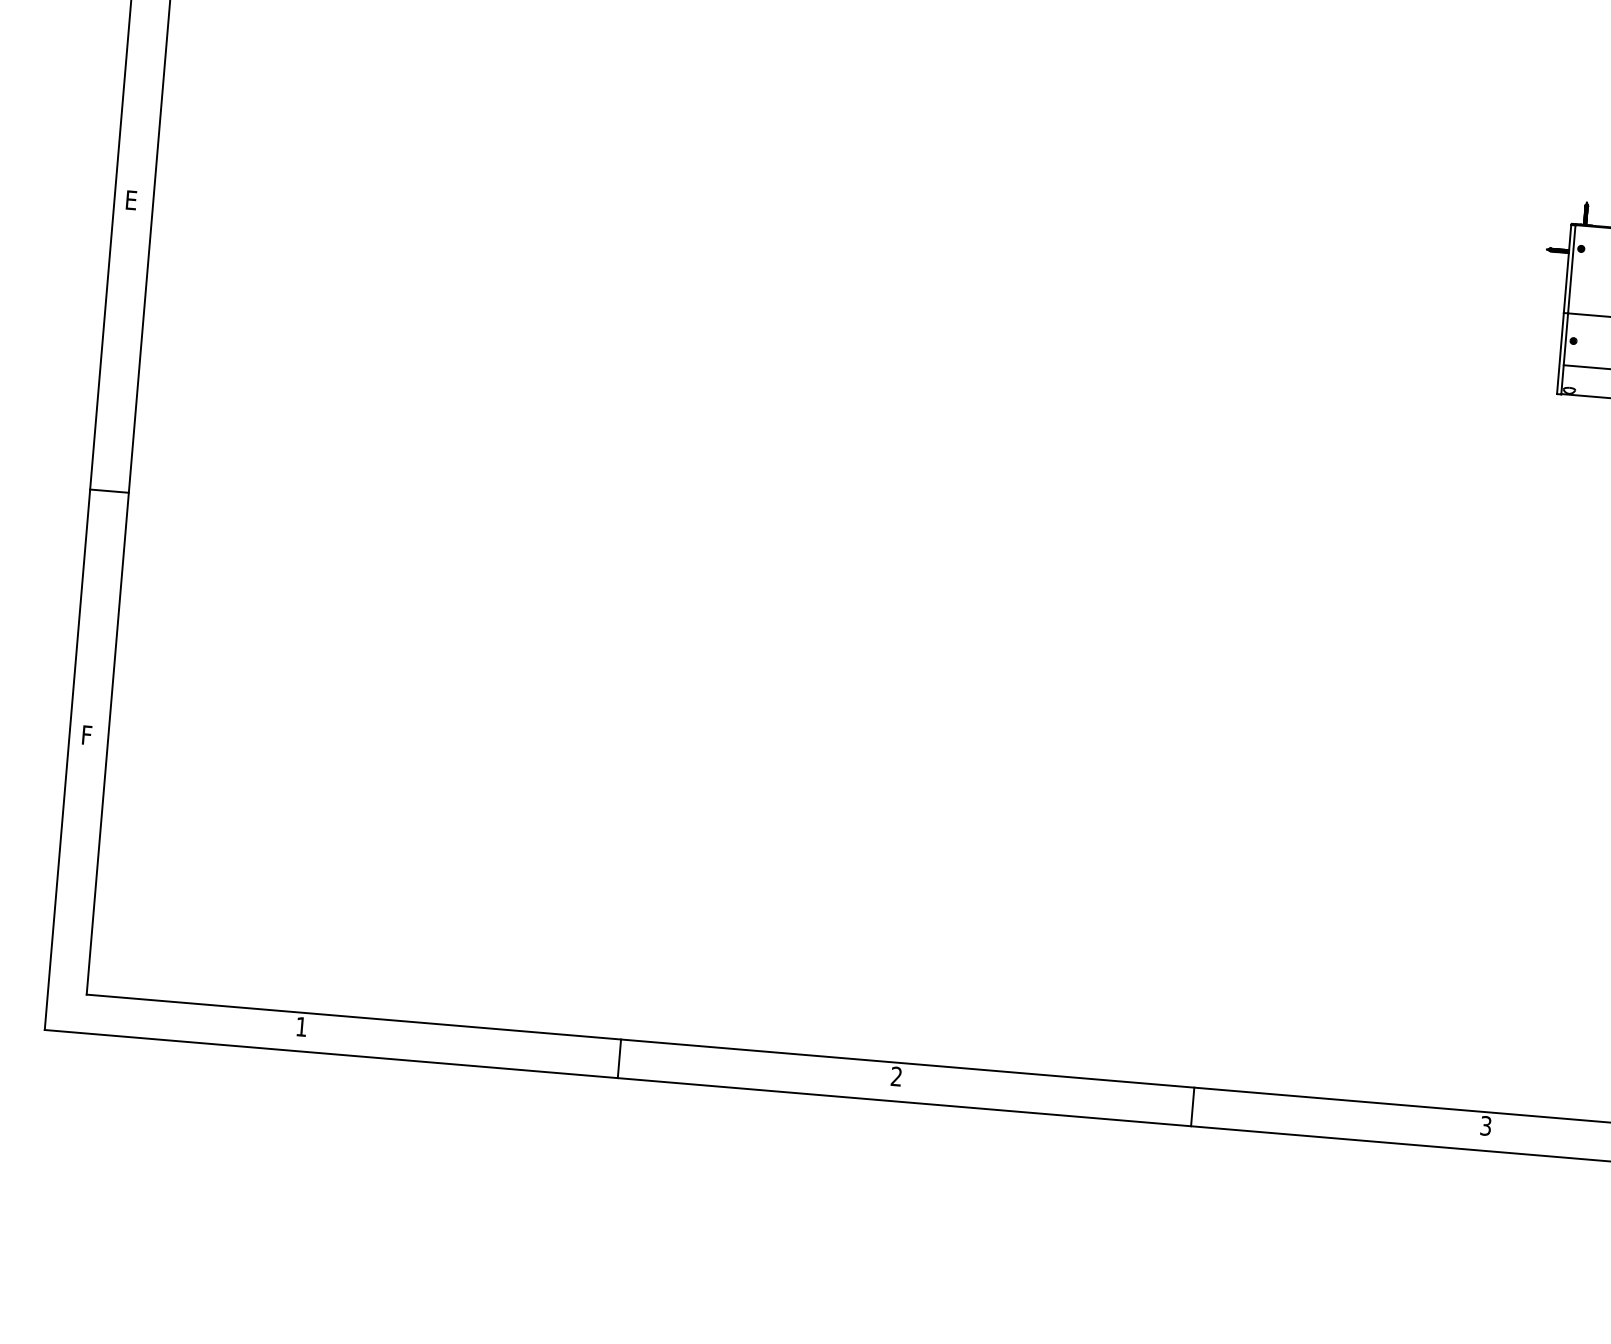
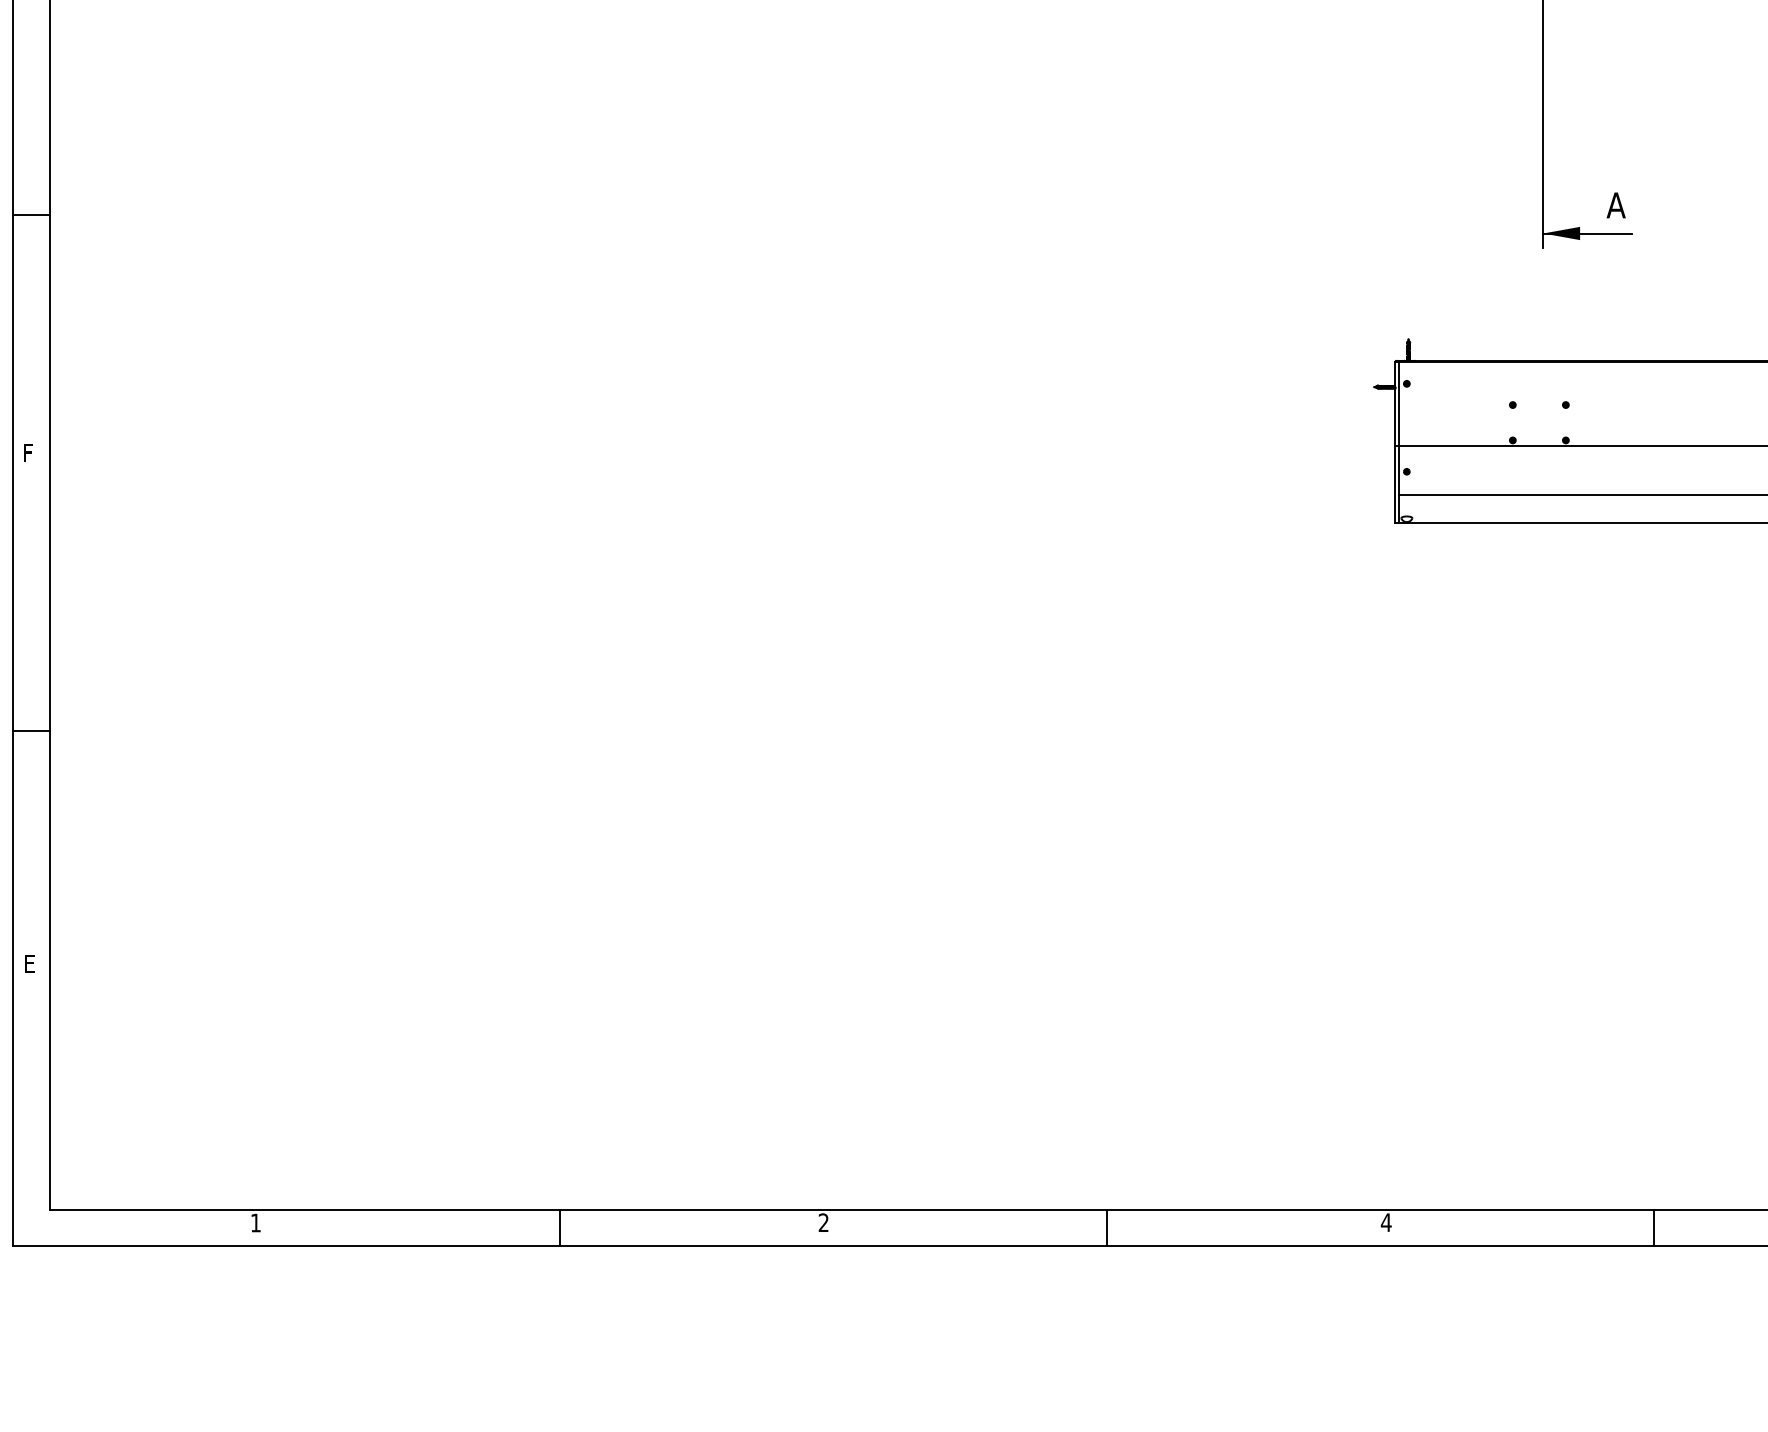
text: (132, 199) -> (29, 452), E -> F
text: (88, 735) -> (30, 963), F -> E
text: (1485, 1125) -> (1385, 1222), 3 -> 4

